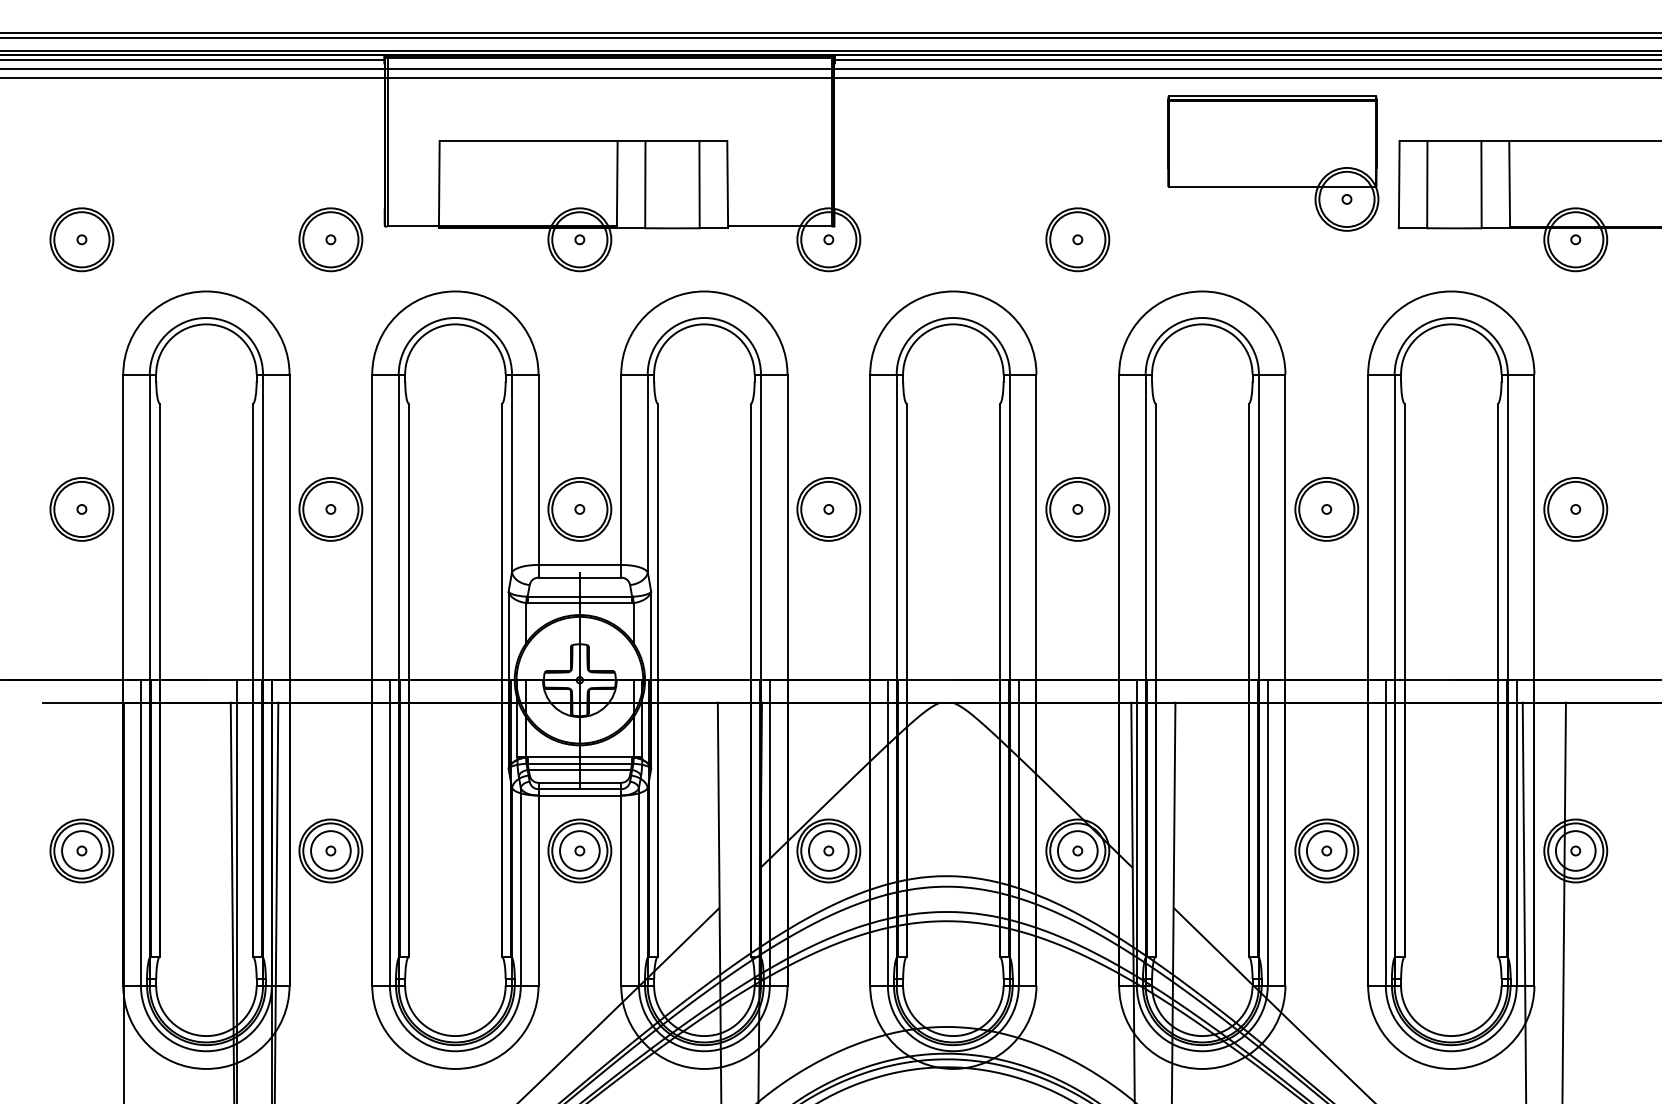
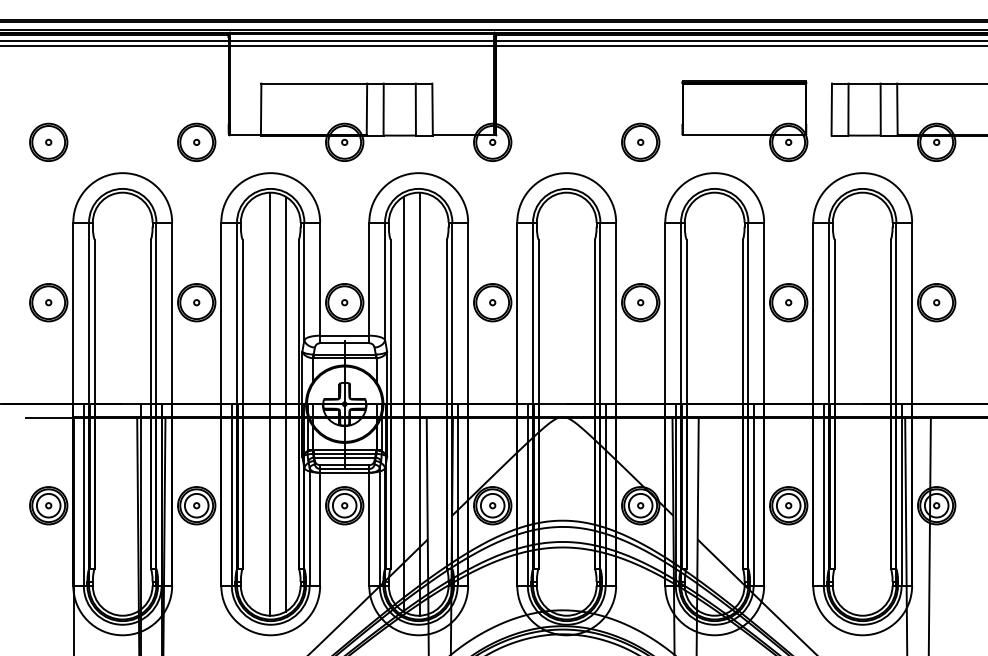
part: (1272, 162) -> (744, 120), moved
line: (453, 679) -> (269, 403), added
line: (480, 679) -> (285, 403), added
line: (678, 679) -> (403, 403), added
line: (705, 679) -> (419, 403), added

